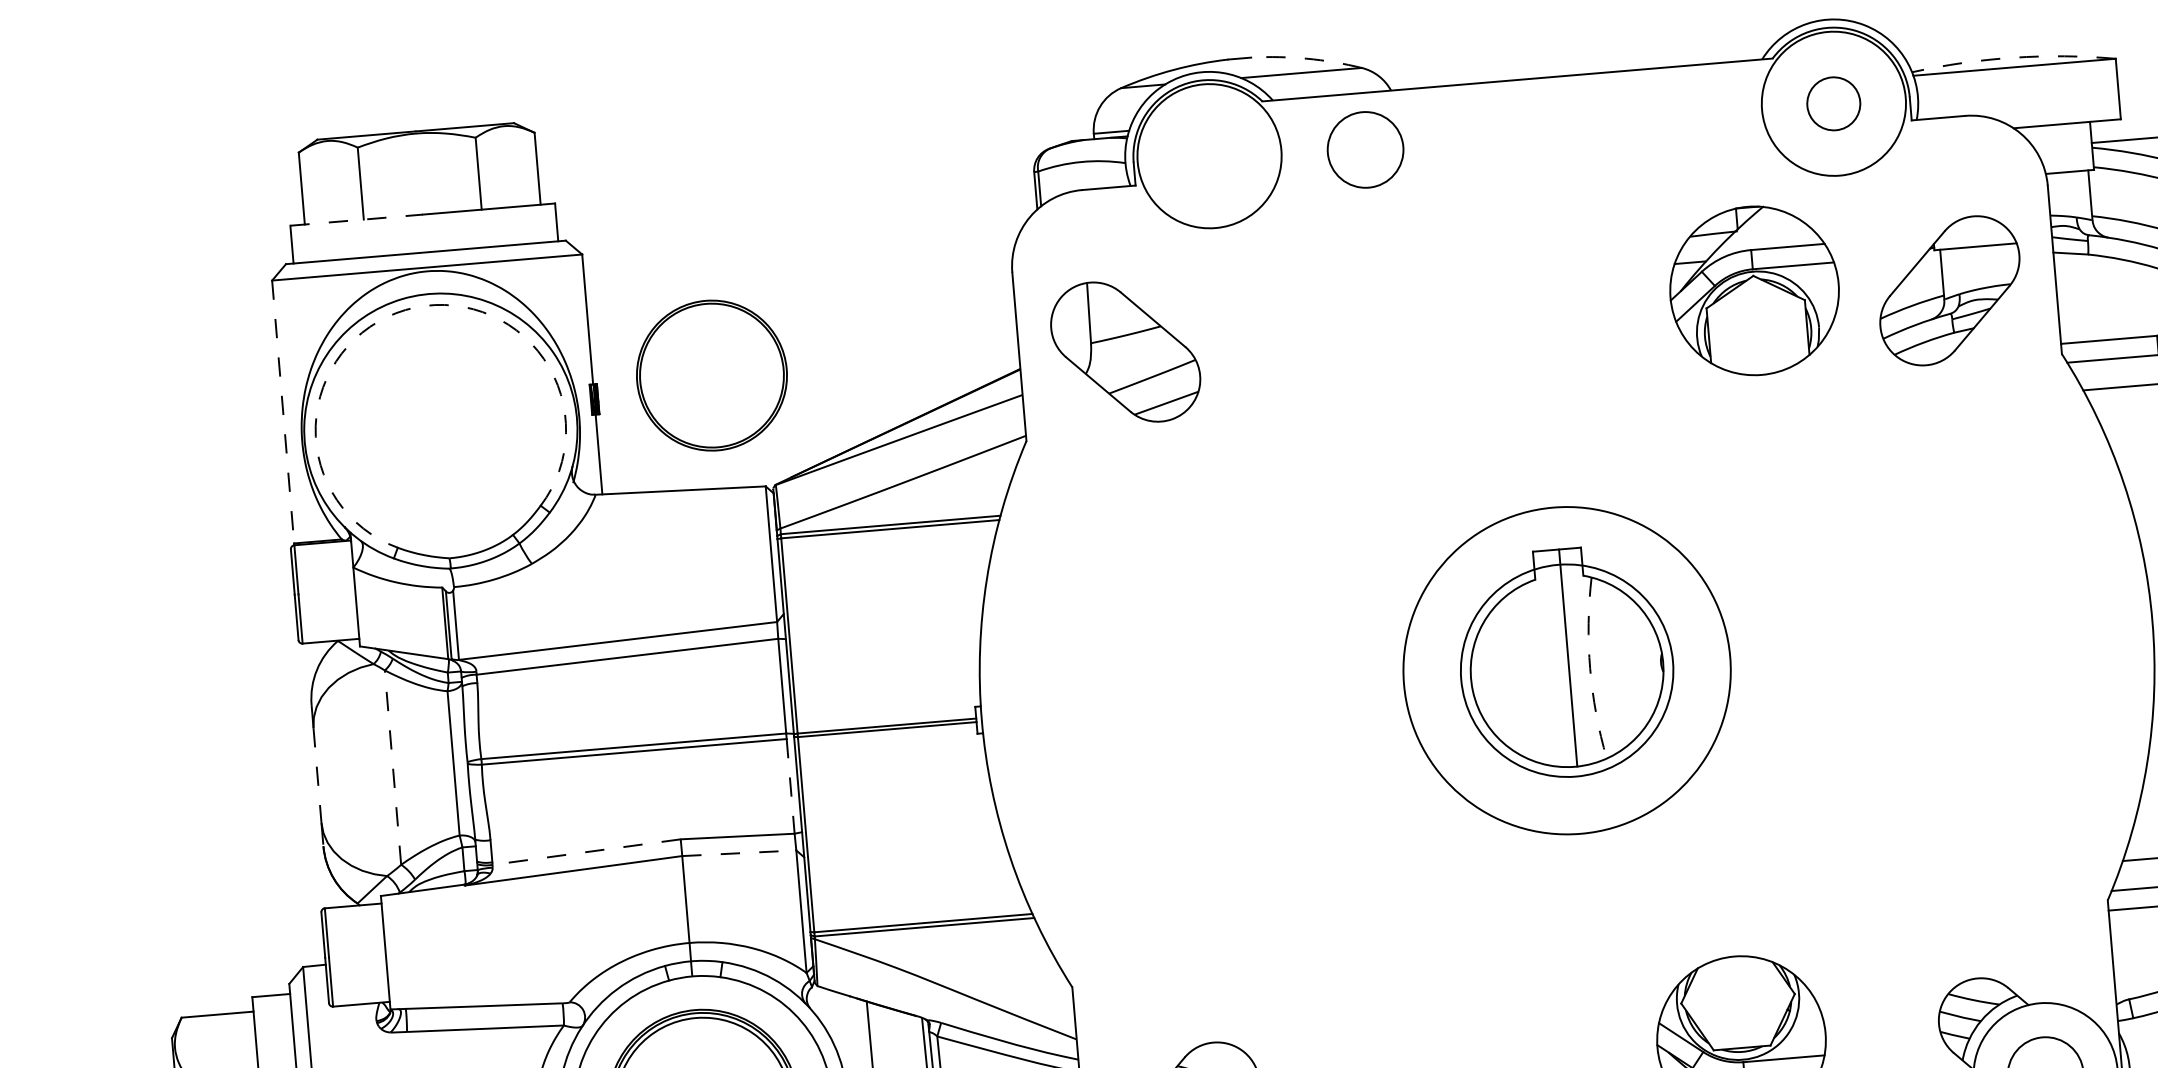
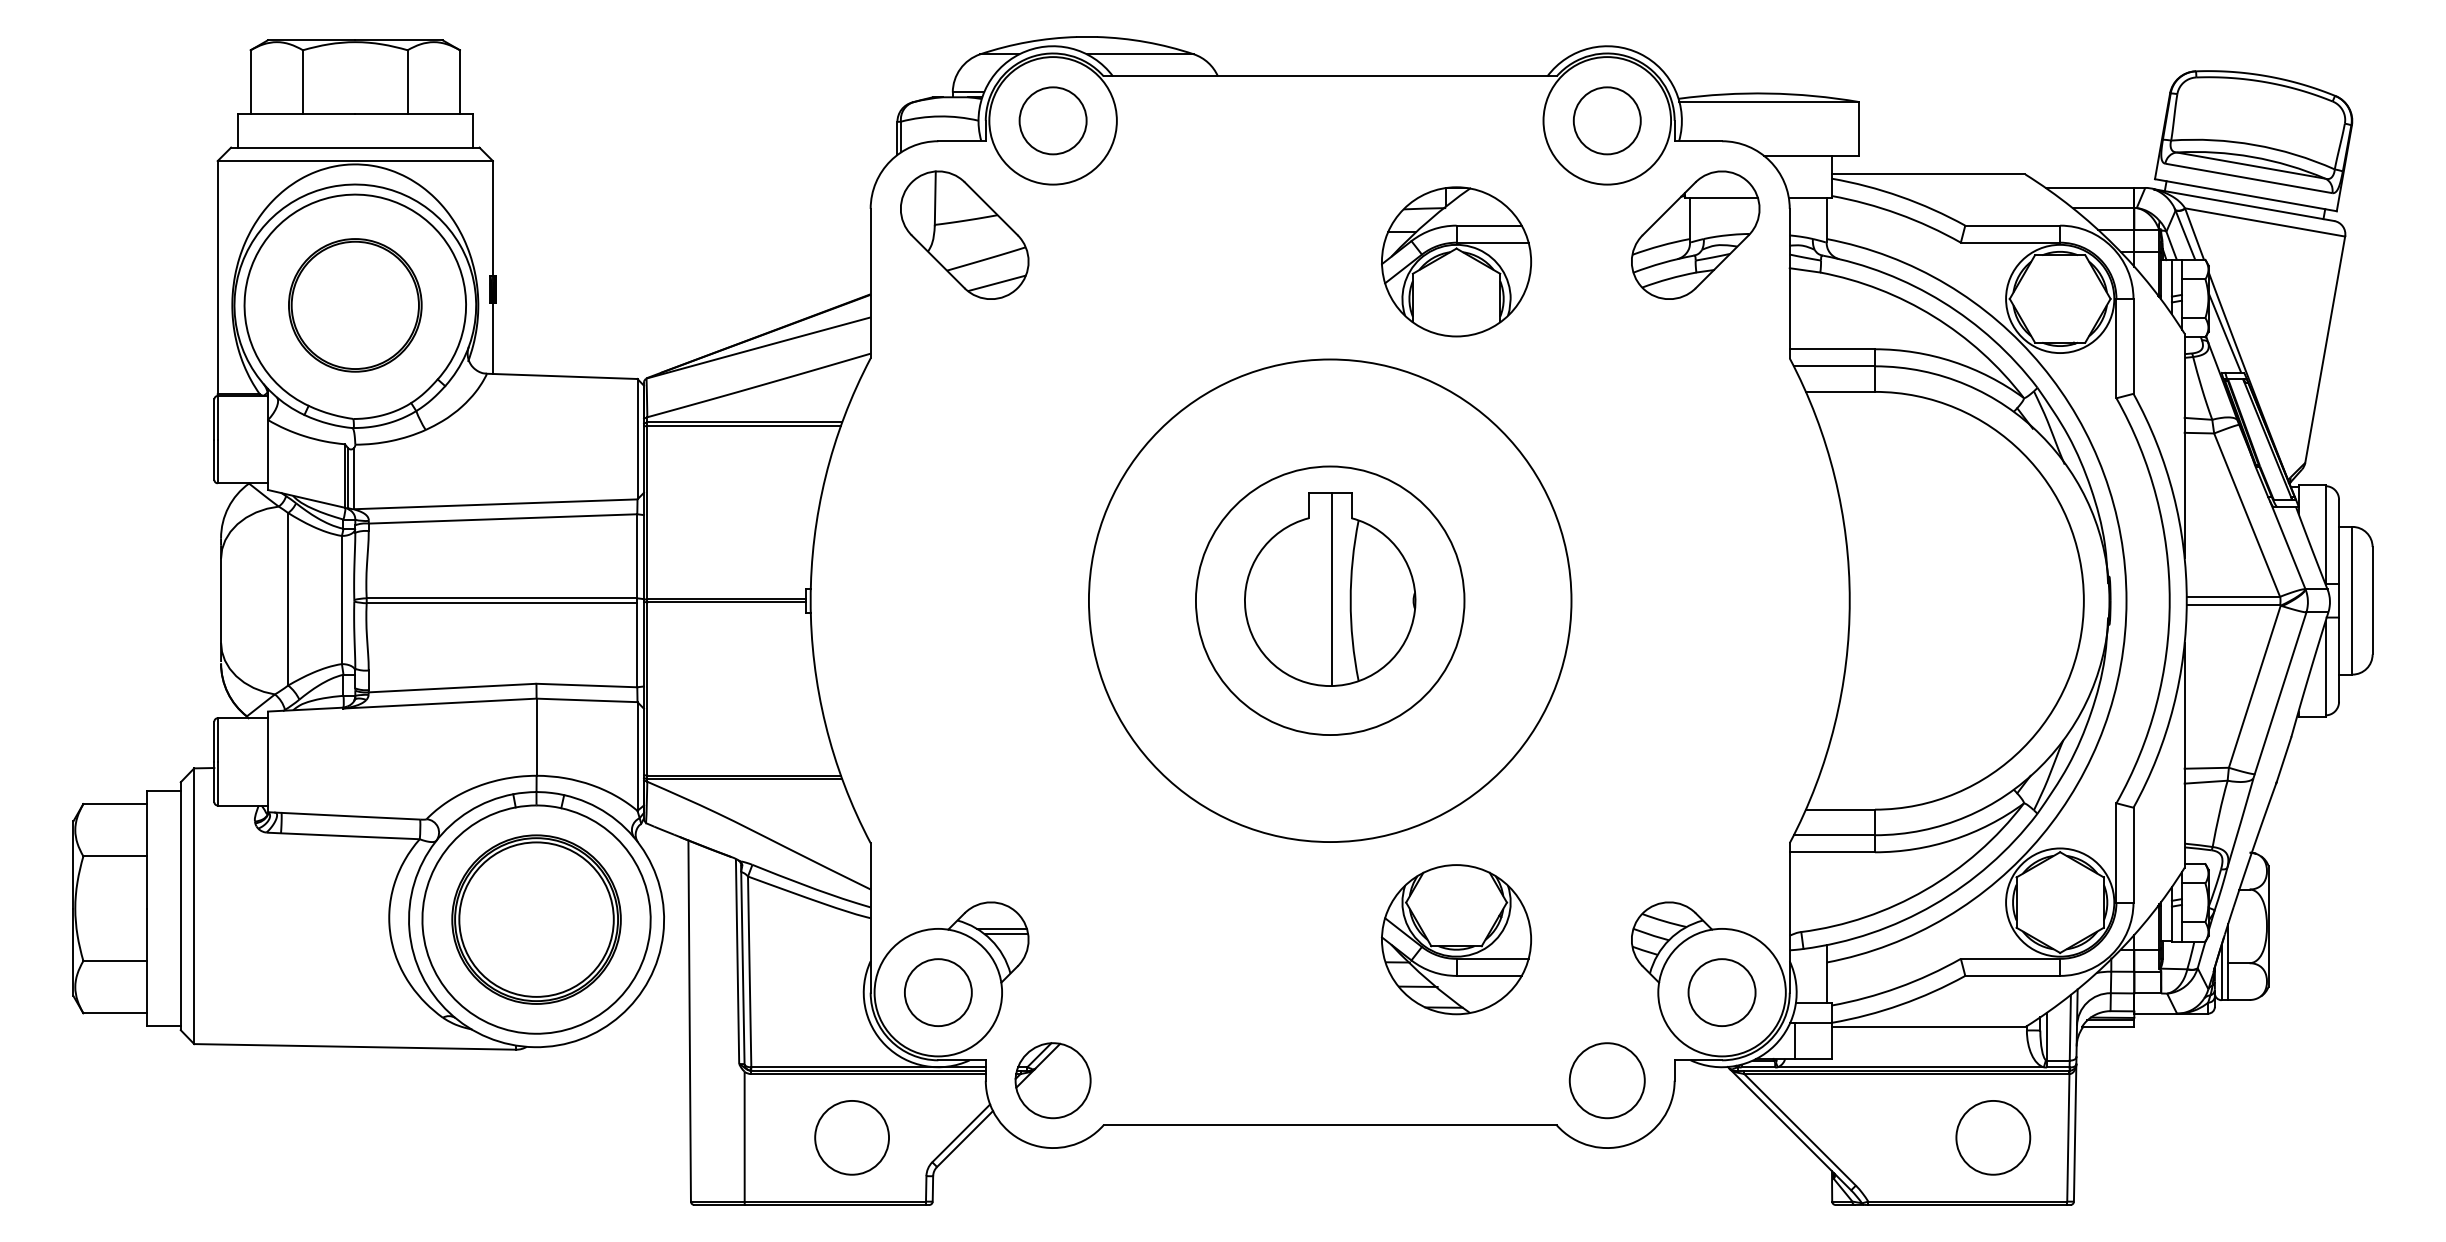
arc: (2012, 57) -> (1768, 93), dashed -> solid
arc: (1307, 59) -> (1146, 42), dashed -> solid
circle: (1832, 103) -> (1606, 120), size x1.43
circle: (1364, 149) -> (1052, 120), moved
line: (356, 220) -> (296, 114), dashed -> solid
part: (1949, 289) -> (1695, 234), moved
part: (1754, 290) -> (1456, 261), moved
arc: (405, 309) -> (333, 196), dashed -> solid
part: (1125, 351) -> (964, 234), moved
part: (712, 375) -> (355, 305), moved
line: (282, 411) -> (217, 277), dashed -> solid
arc: (1589, 668) -> (1350, 600), dashed -> solid
circle: (1566, 670) -> (1329, 600), size x1.43
circle: (1566, 670) -> (1329, 600), size x1.67
line: (393, 766) -> (288, 598), dashed -> solid
line: (318, 776) -> (221, 601), dashed -> solid
line: (790, 786) -> (637, 645), dashed -> solid
line: (585, 852) -> (451, 688), dashed -> solid
line: (739, 853) -> (587, 700), dashed -> solid

